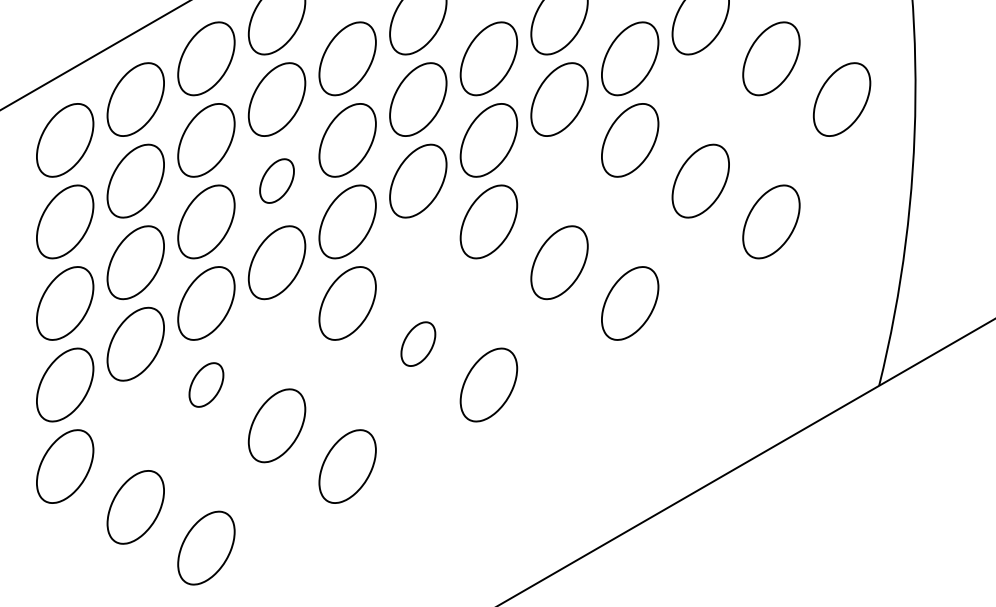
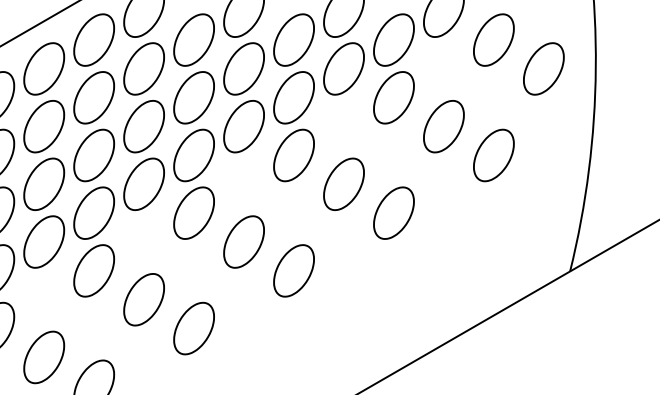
part: (276, 180) -> (143, 126), size x1.67
part: (418, 343) -> (244, 241), size x1.67
part: (206, 384) -> (94, 270), size x1.67

